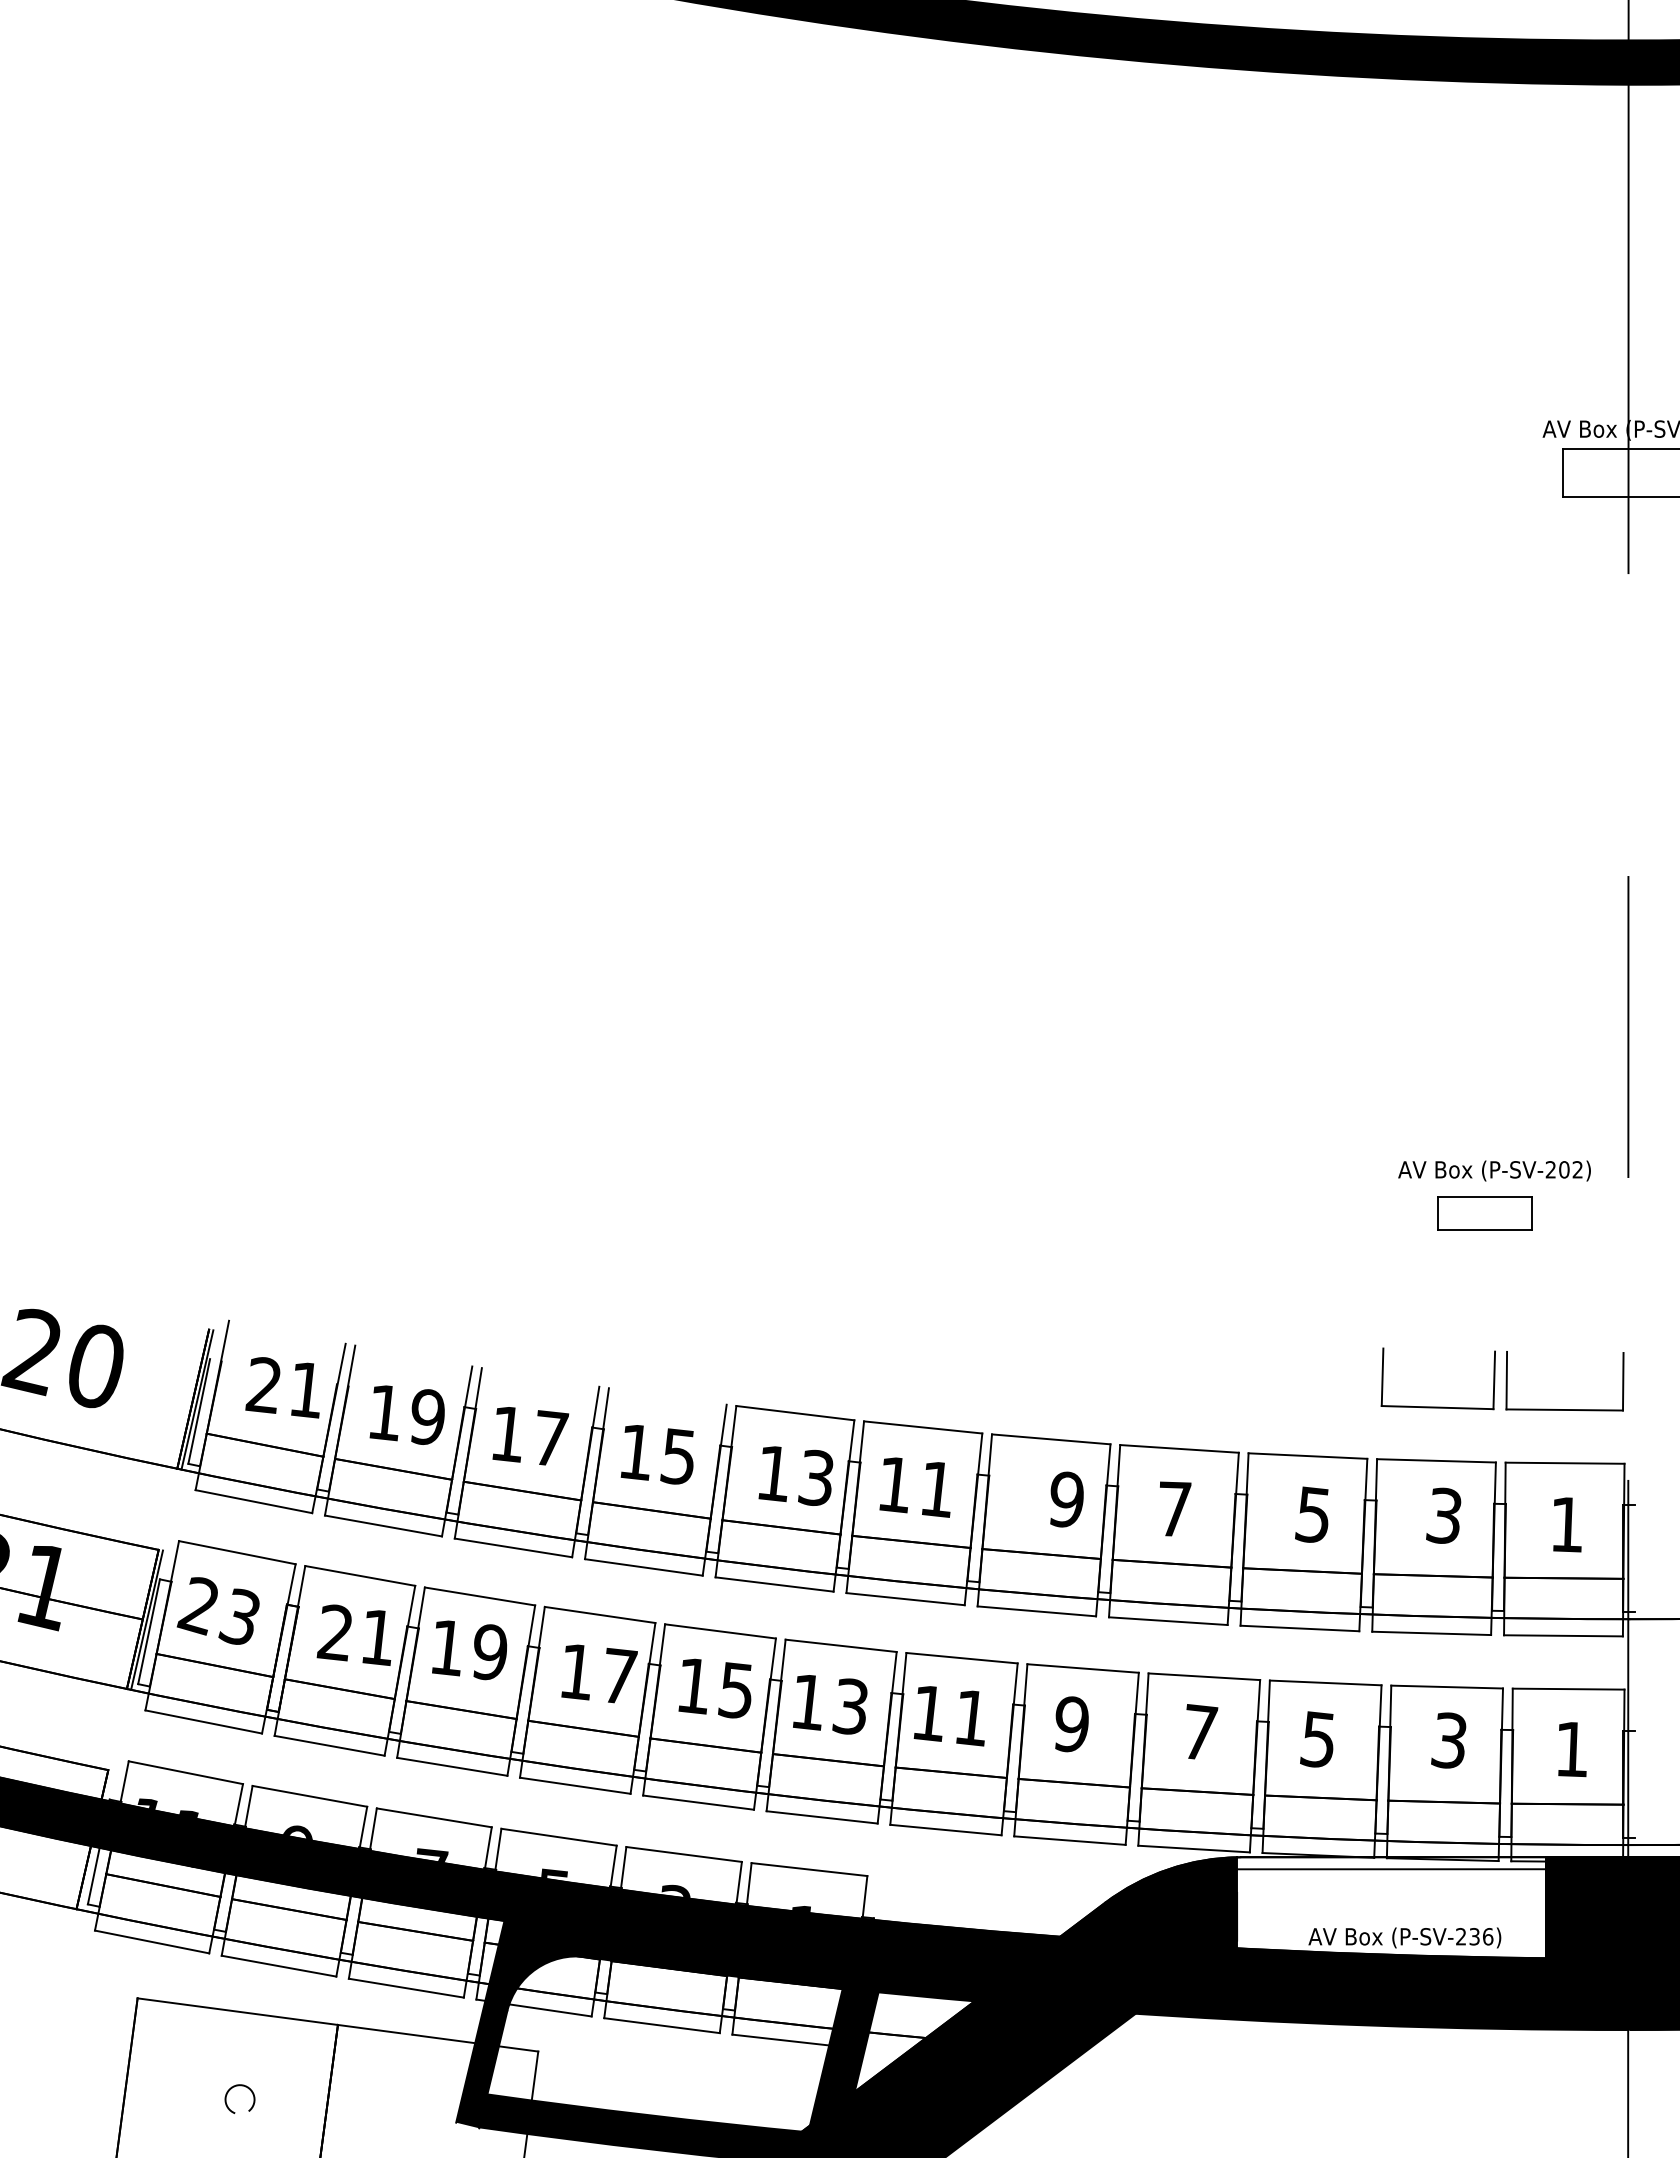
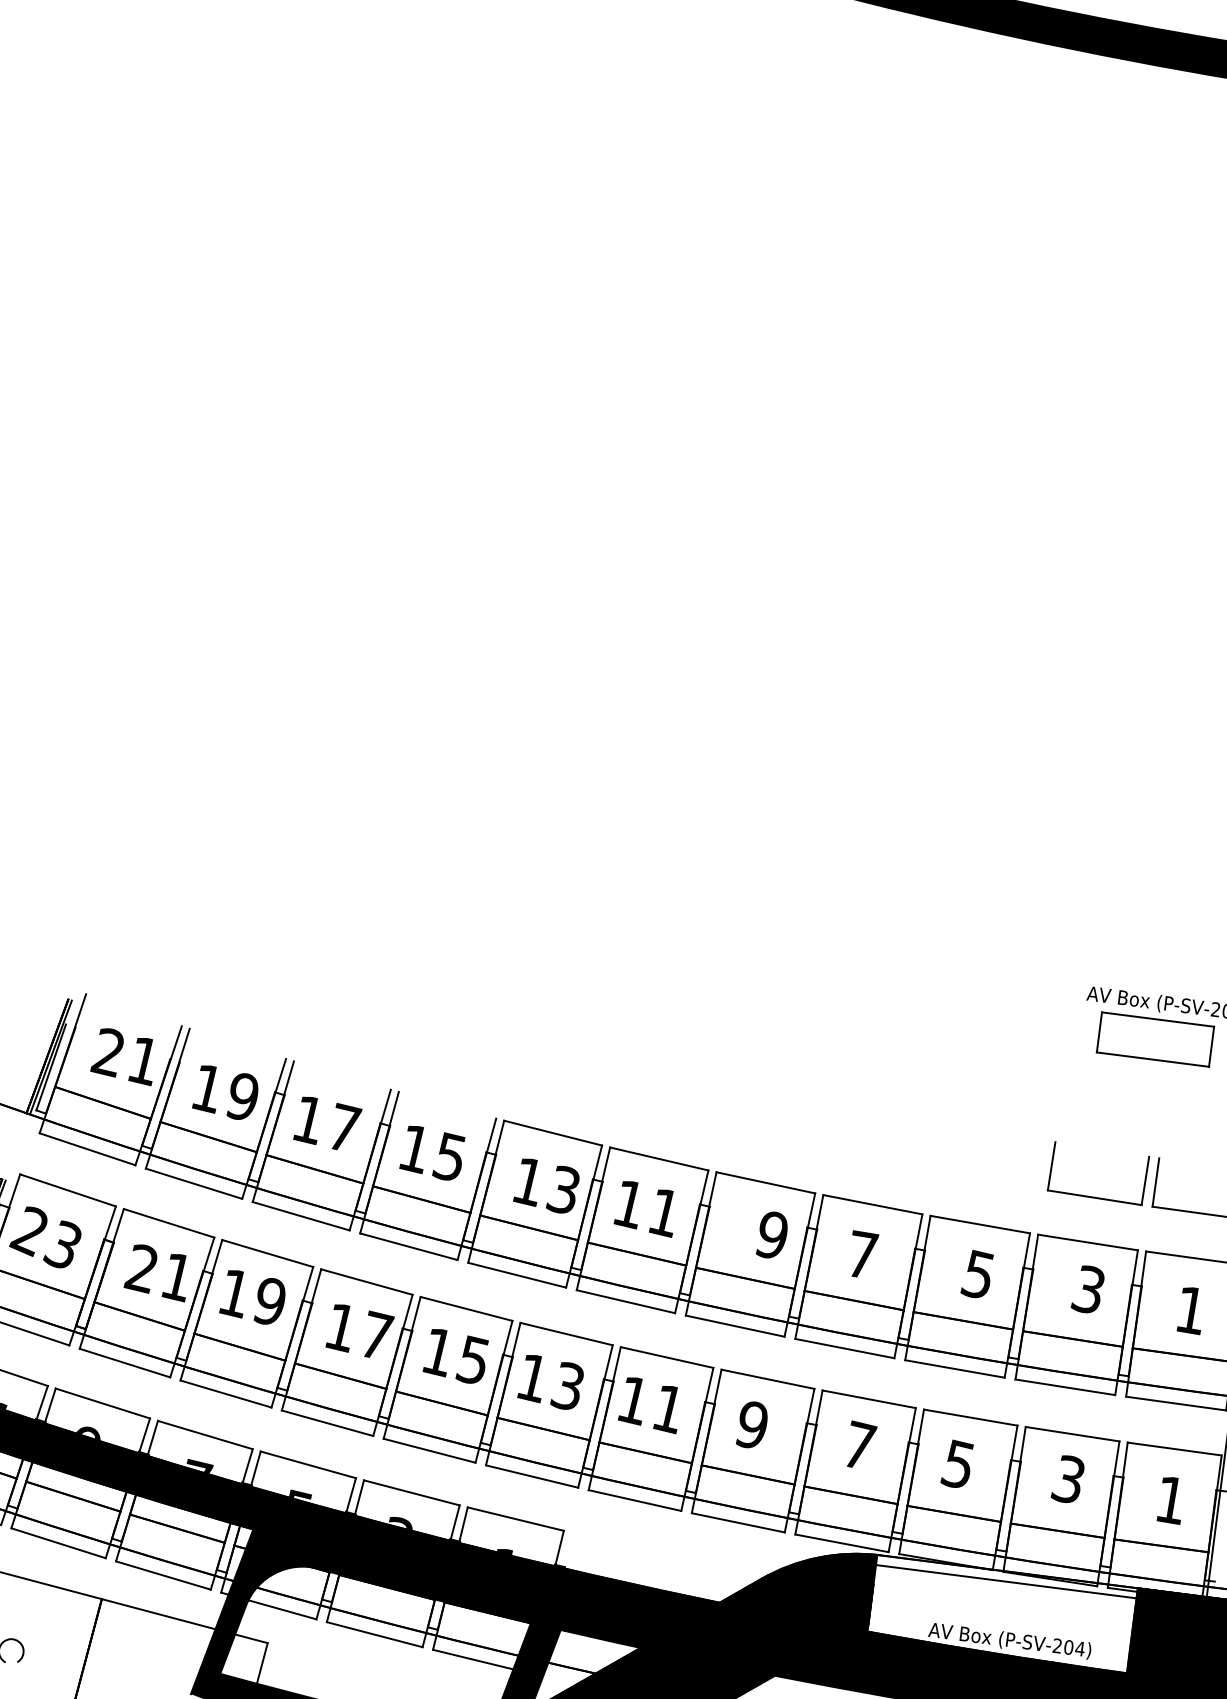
part: (1484, 1213) -> (1155, 1039), size x1.43
text: (1481, 1936) -> (1074, 1648), (P-SV-236) -> (P-SV-204)

